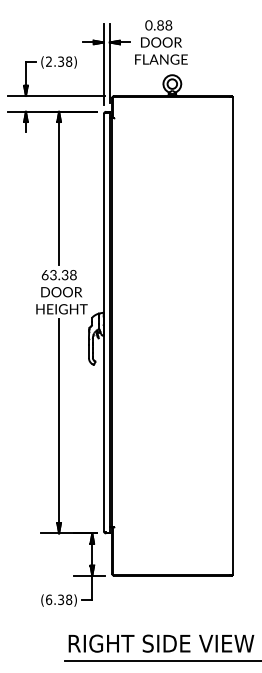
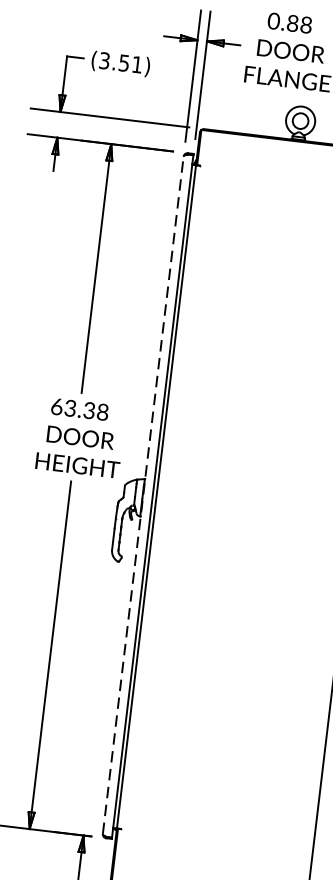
text: (59, 61) -> (121, 62), (2.38) -> (3.51)
line: (103, 322) -> (142, 495), solid -> dashed

